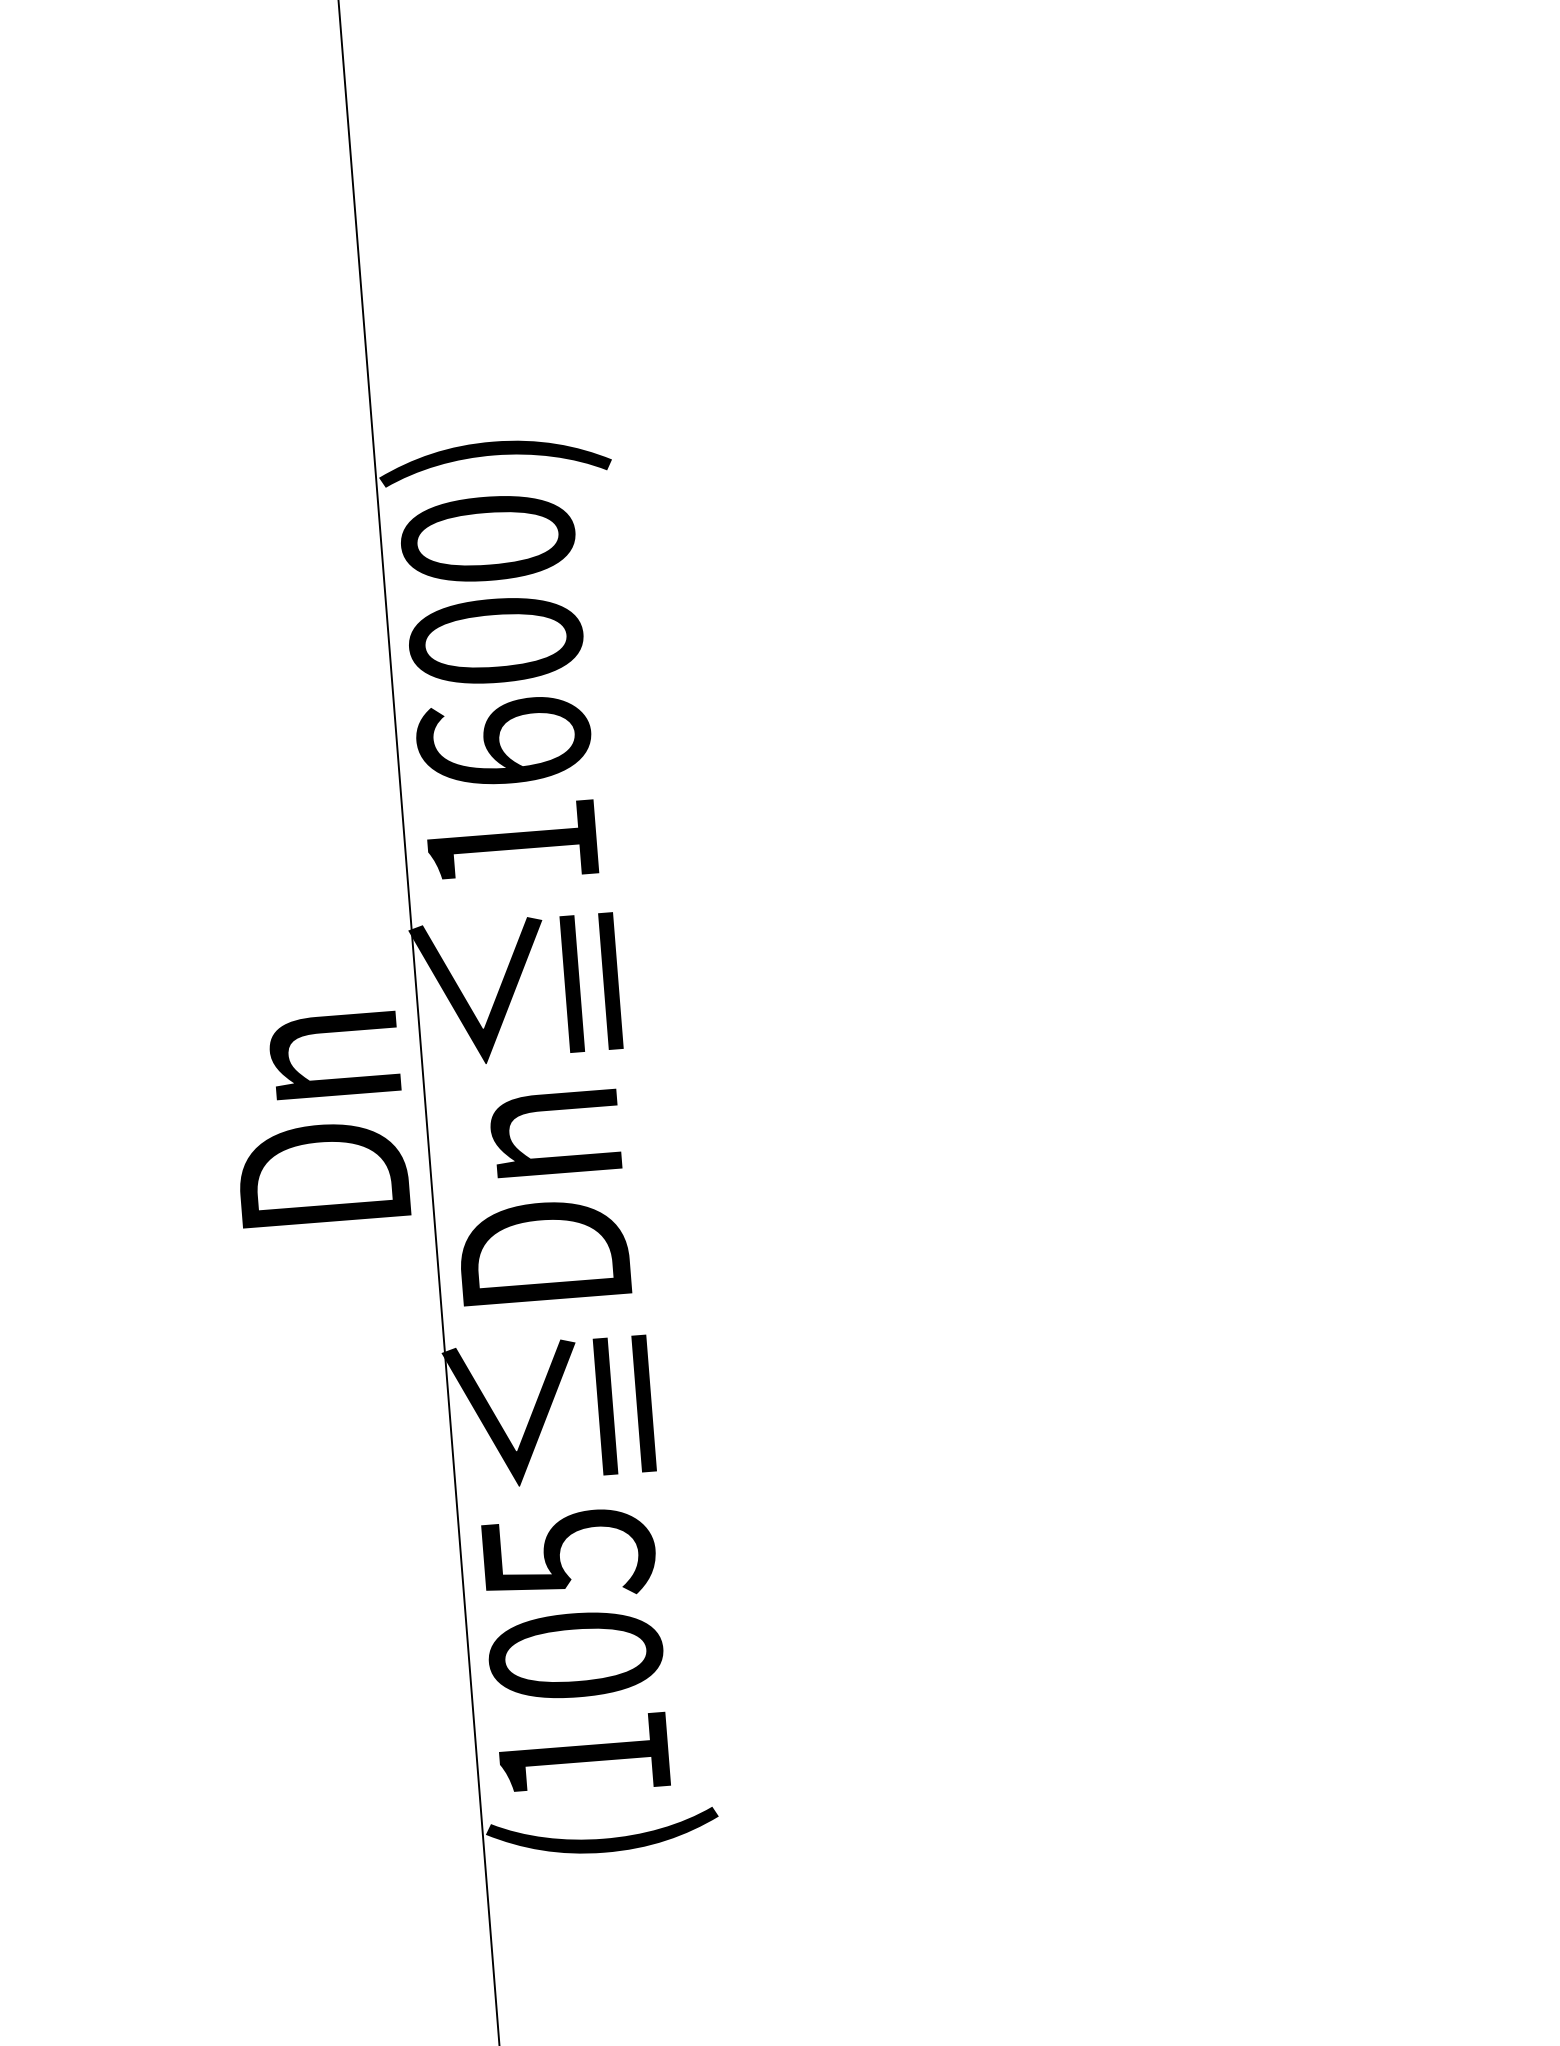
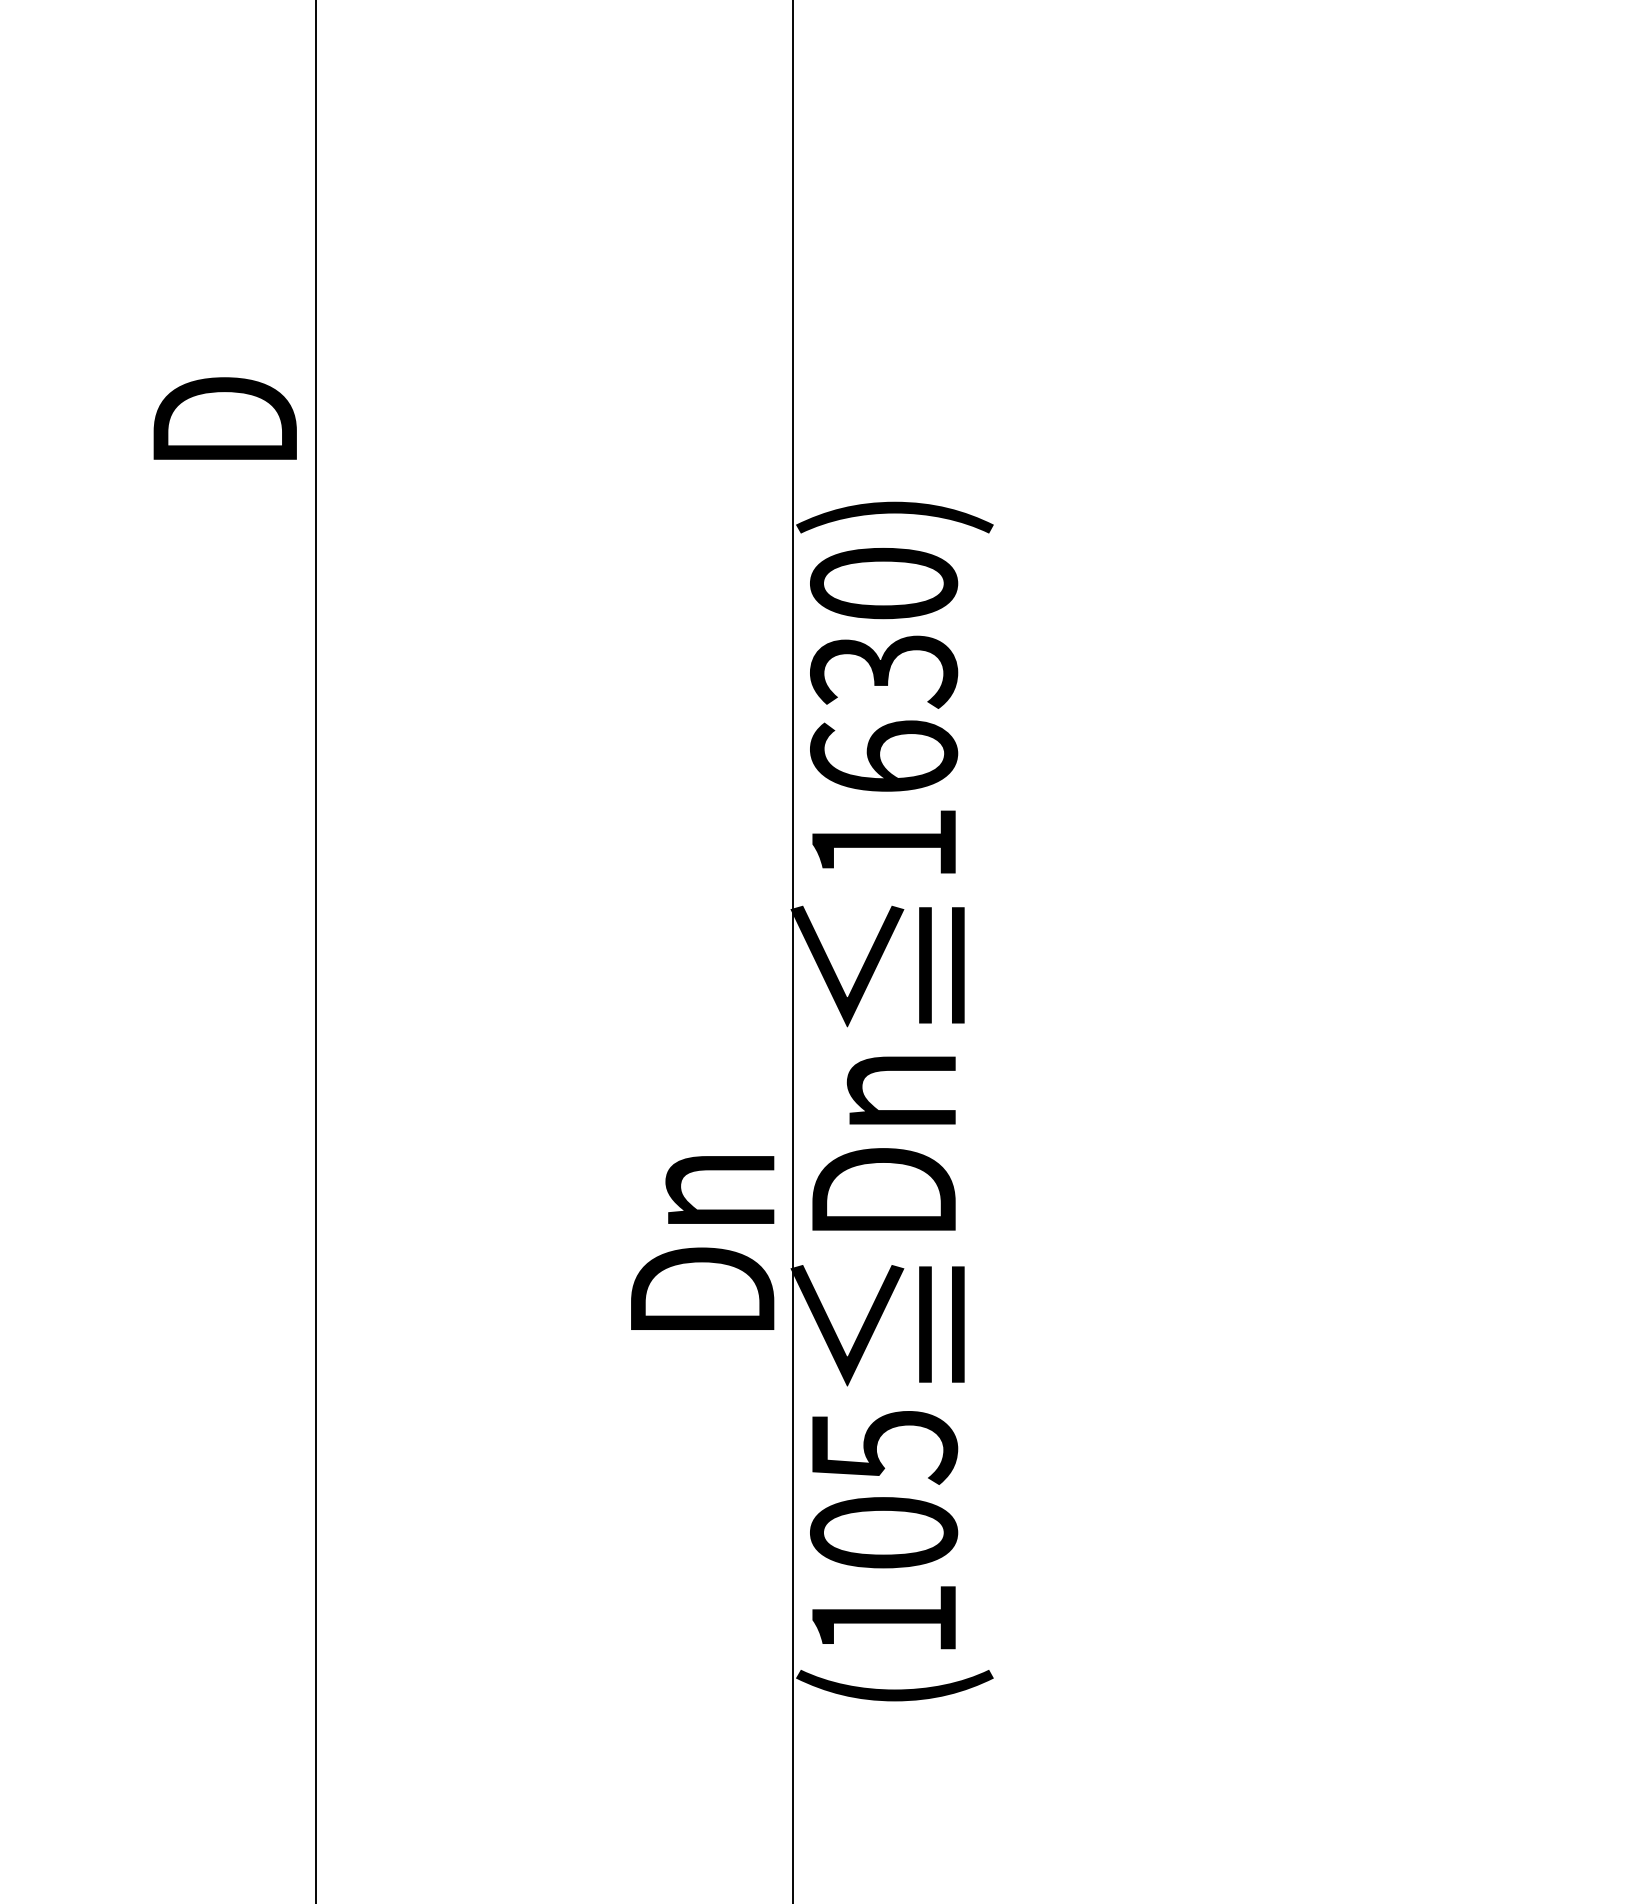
text: (496, 642) -> (884, 671), 1600) -> 1630)
text: (318, 1118) -> (702, 1242), moved

